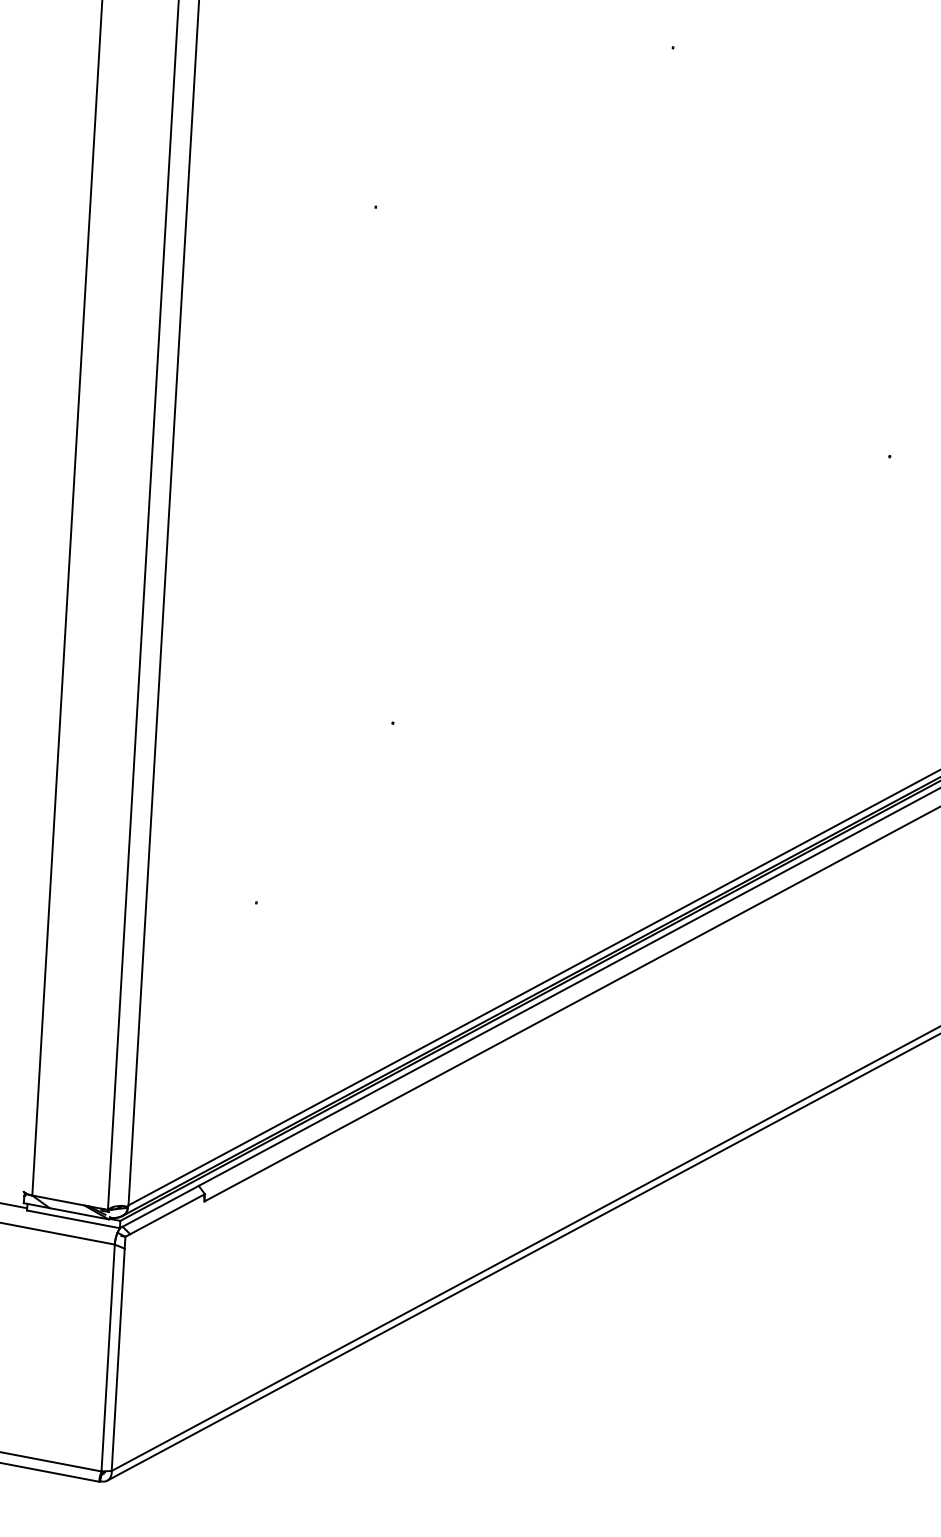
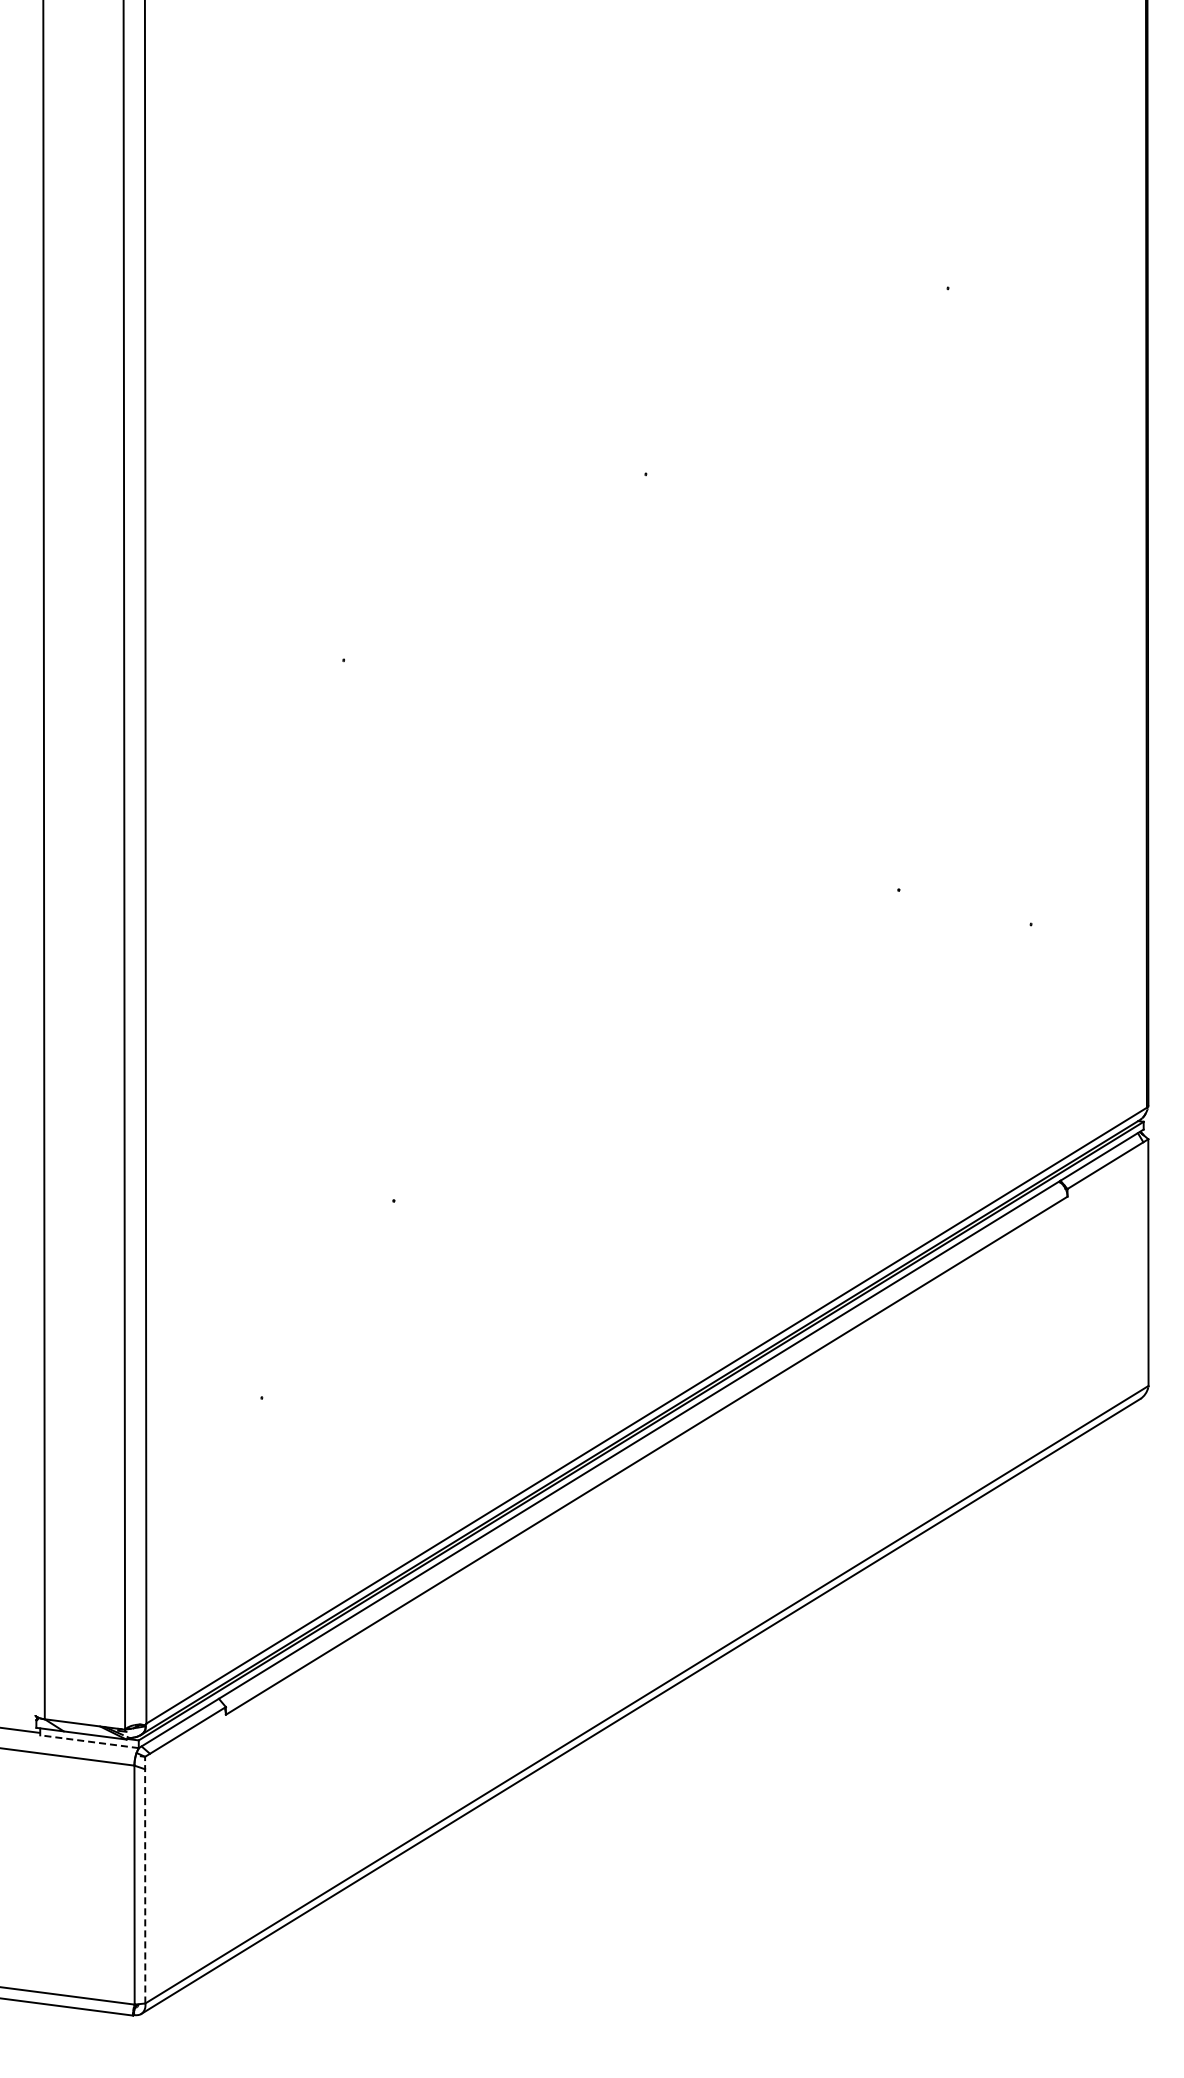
line: (73, 1219) -> (89, 1741), solid -> dashed
line: (118, 1353) -> (145, 1879), solid -> dashed

